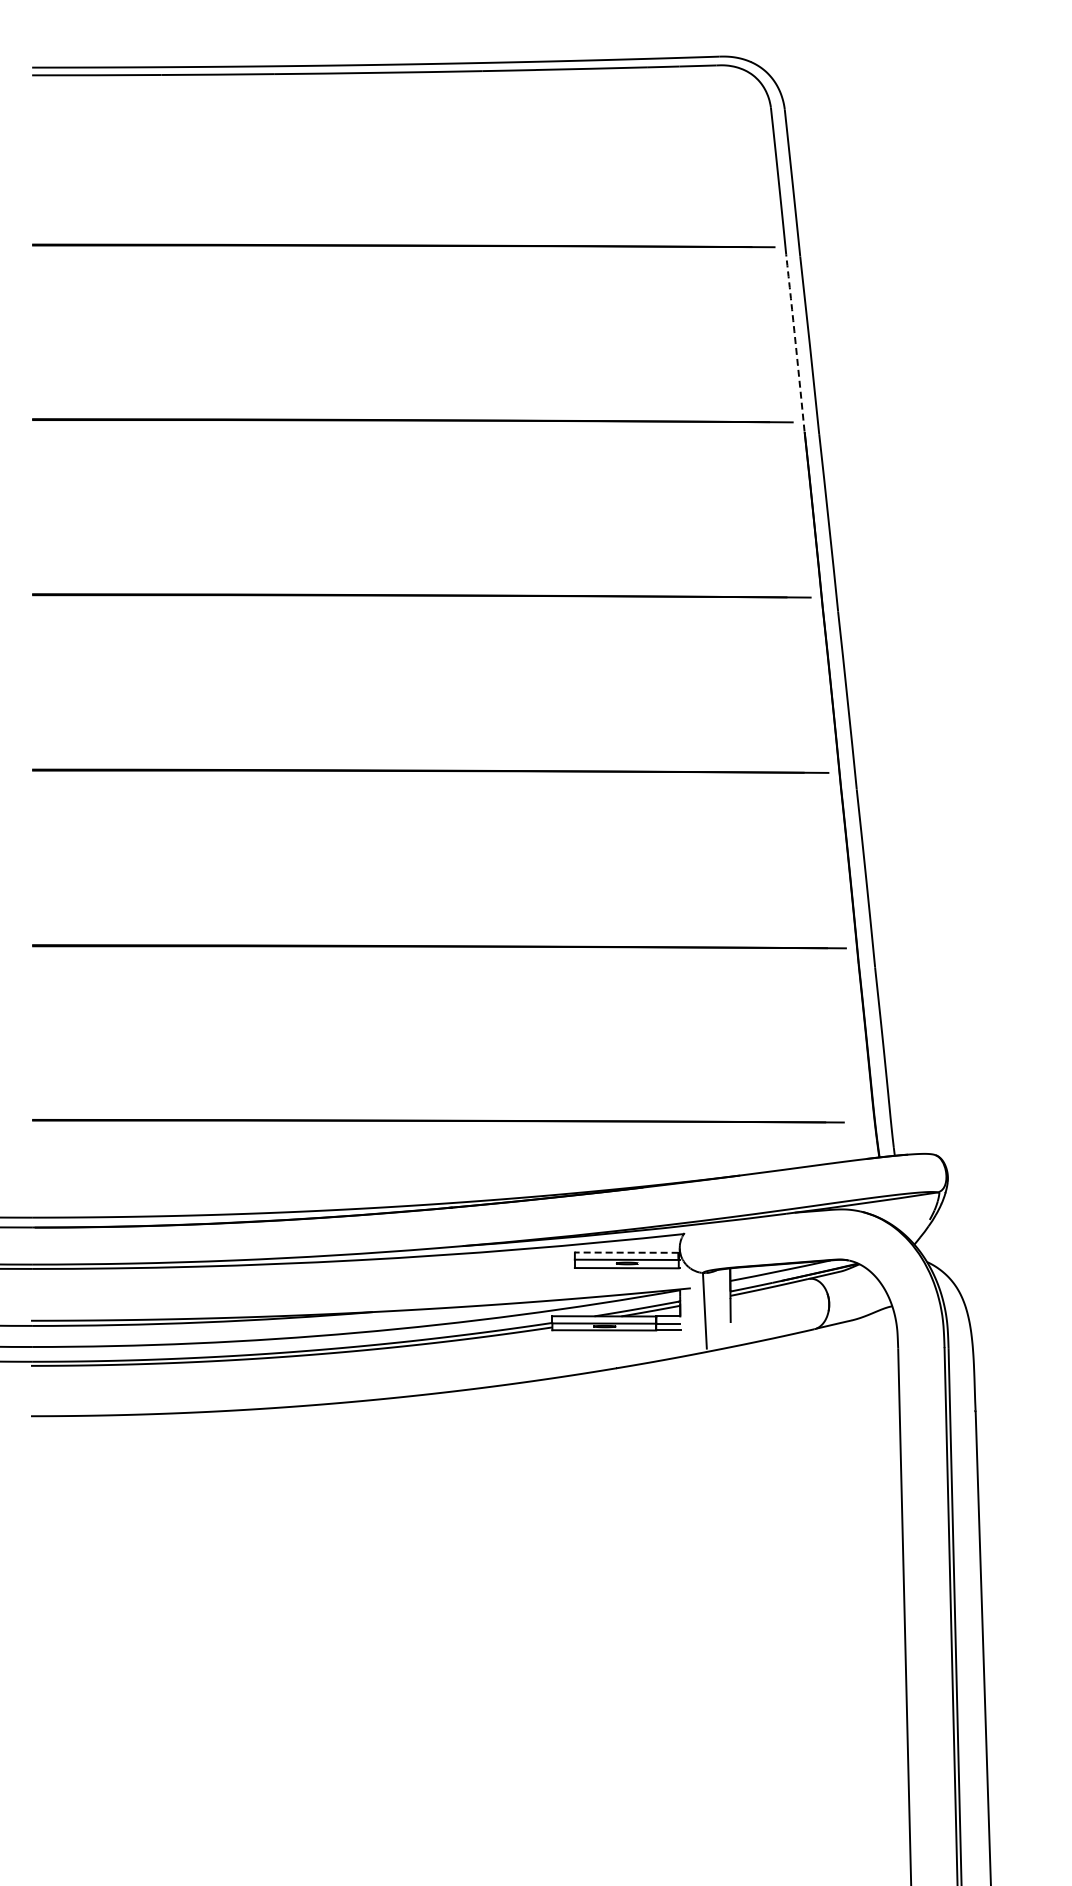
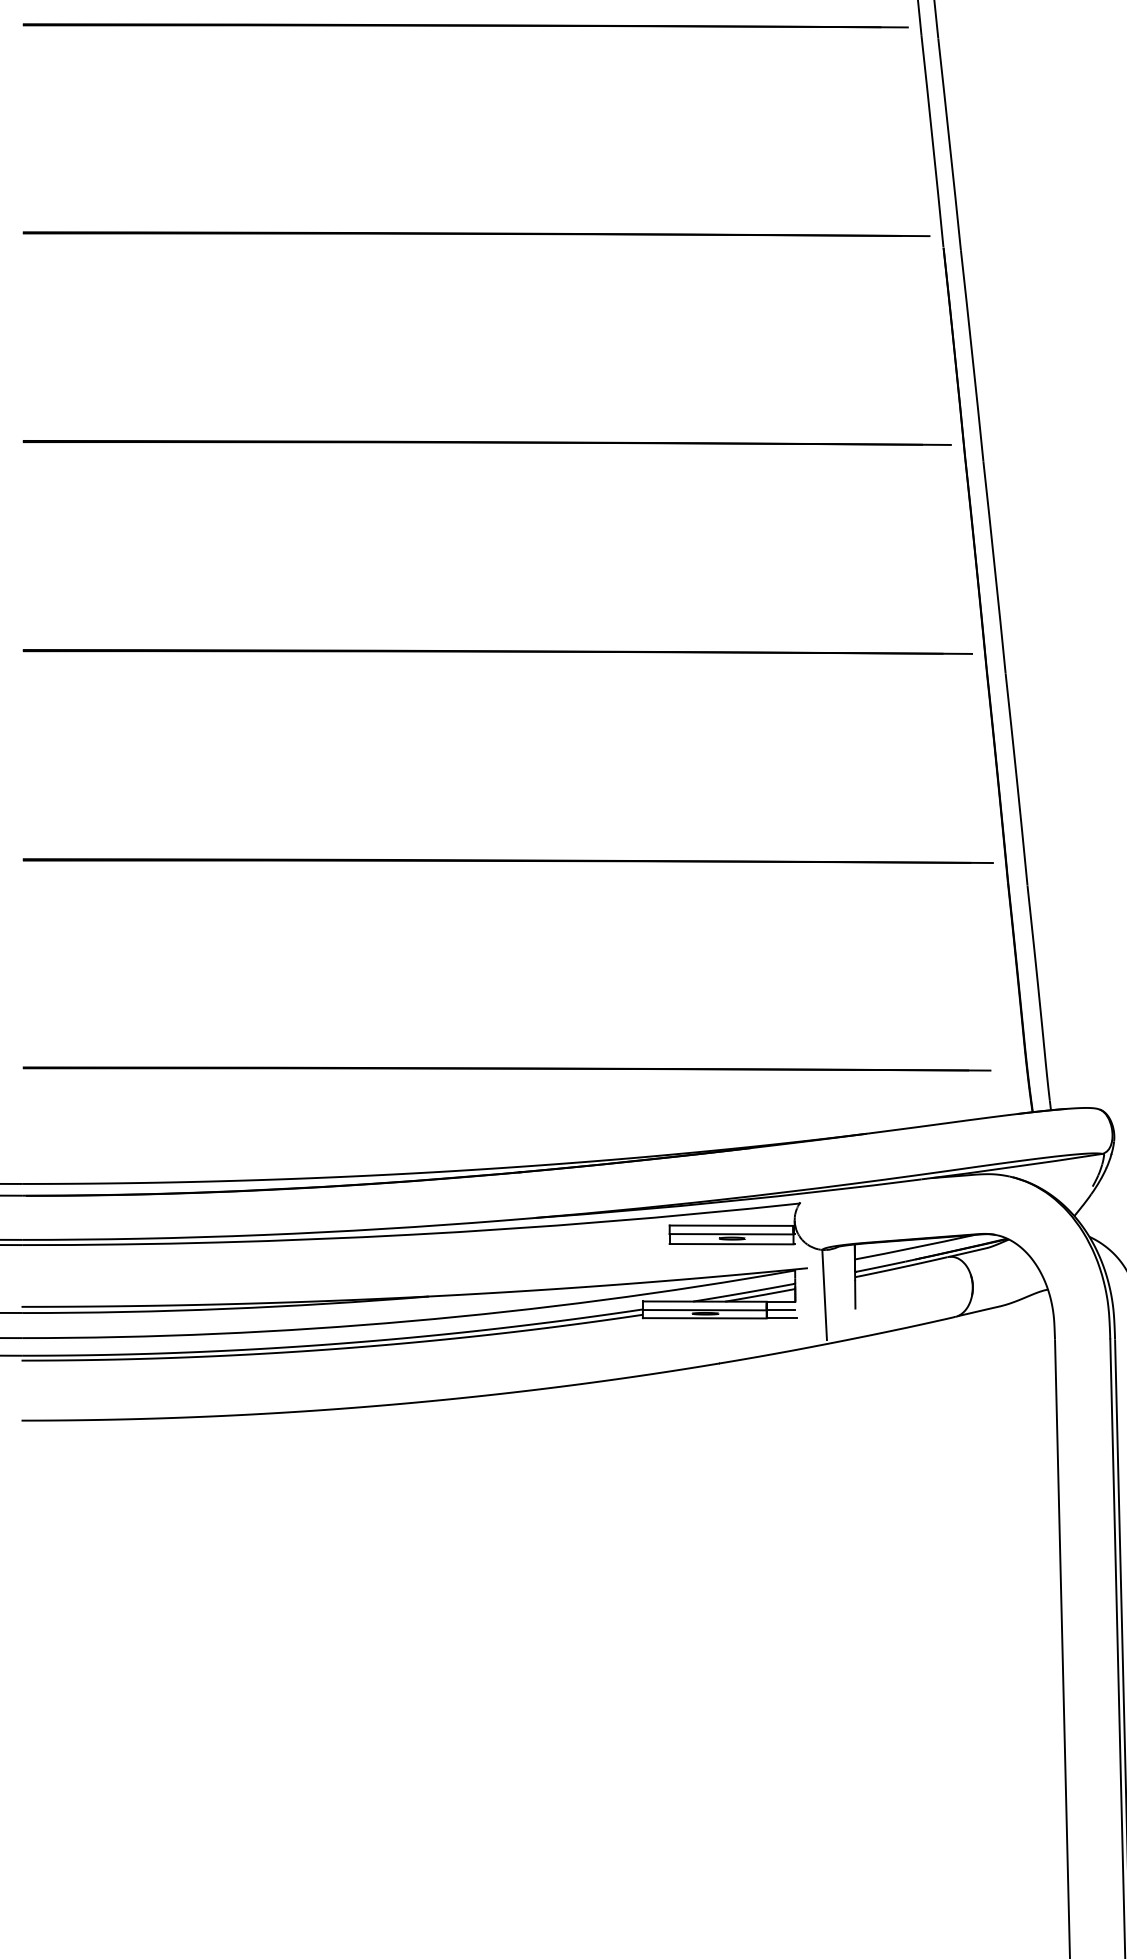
arc: (795, 342) -> (932, 140), dashed -> solid
line: (626, 1252) -> (731, 1225), dashed -> solid

